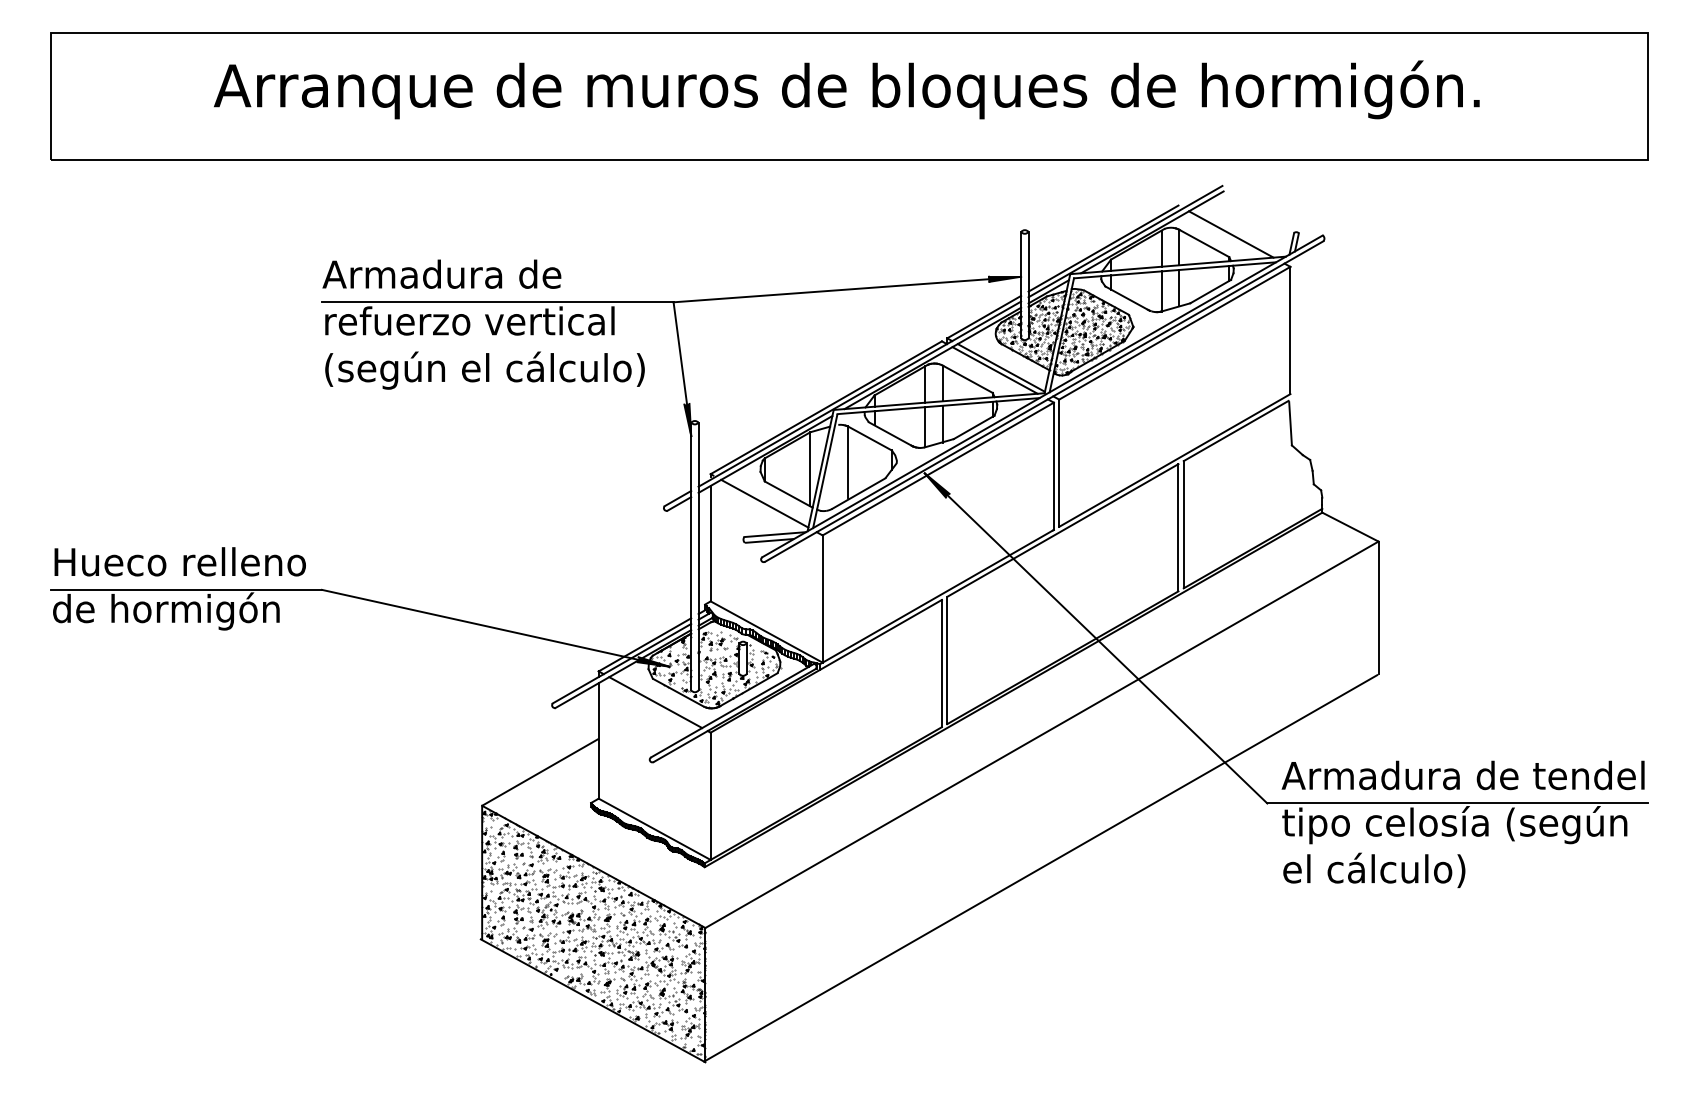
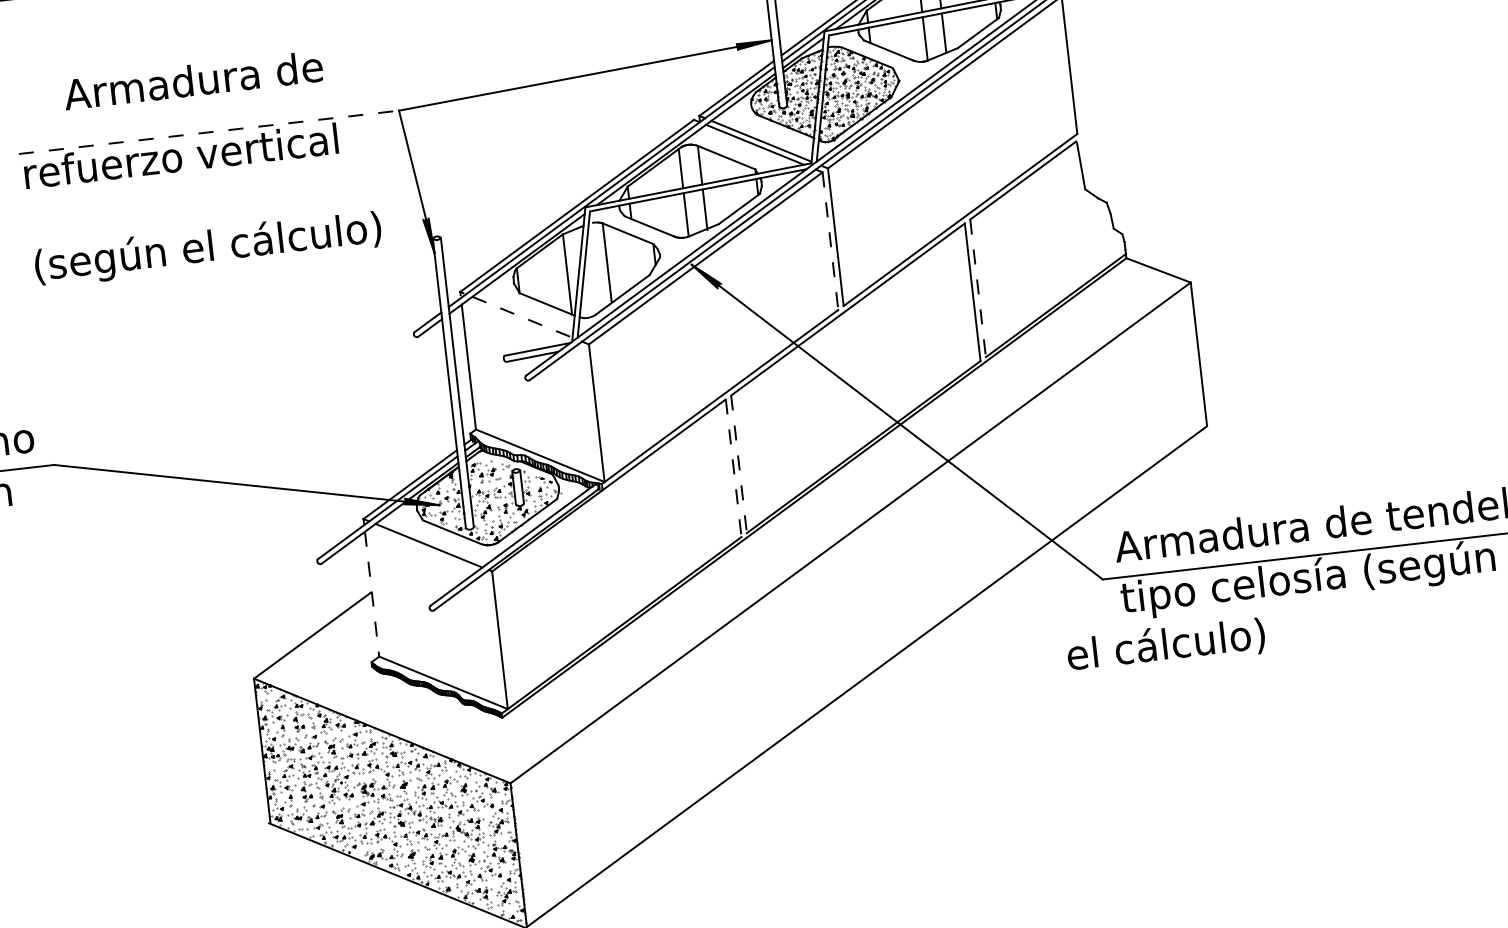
text: (441, 273) -> (192, 79), moved
line: (497, 302) -> (208, 132), solid -> dashed
text: (484, 370) -> (207, 248), moved
line: (1053, 466) -> (830, 241), solid -> dashed
line: (764, 503) -> (522, 317), solid -> dashed
line: (1183, 524) -> (977, 288), solid -> dashed
line: (947, 660) -> (739, 464), solid -> dashed
line: (941, 663) -> (733, 468), solid -> dashed
line: (598, 740) -> (371, 593), solid -> dashed
text: (1374, 870) -> (1166, 645), moved

